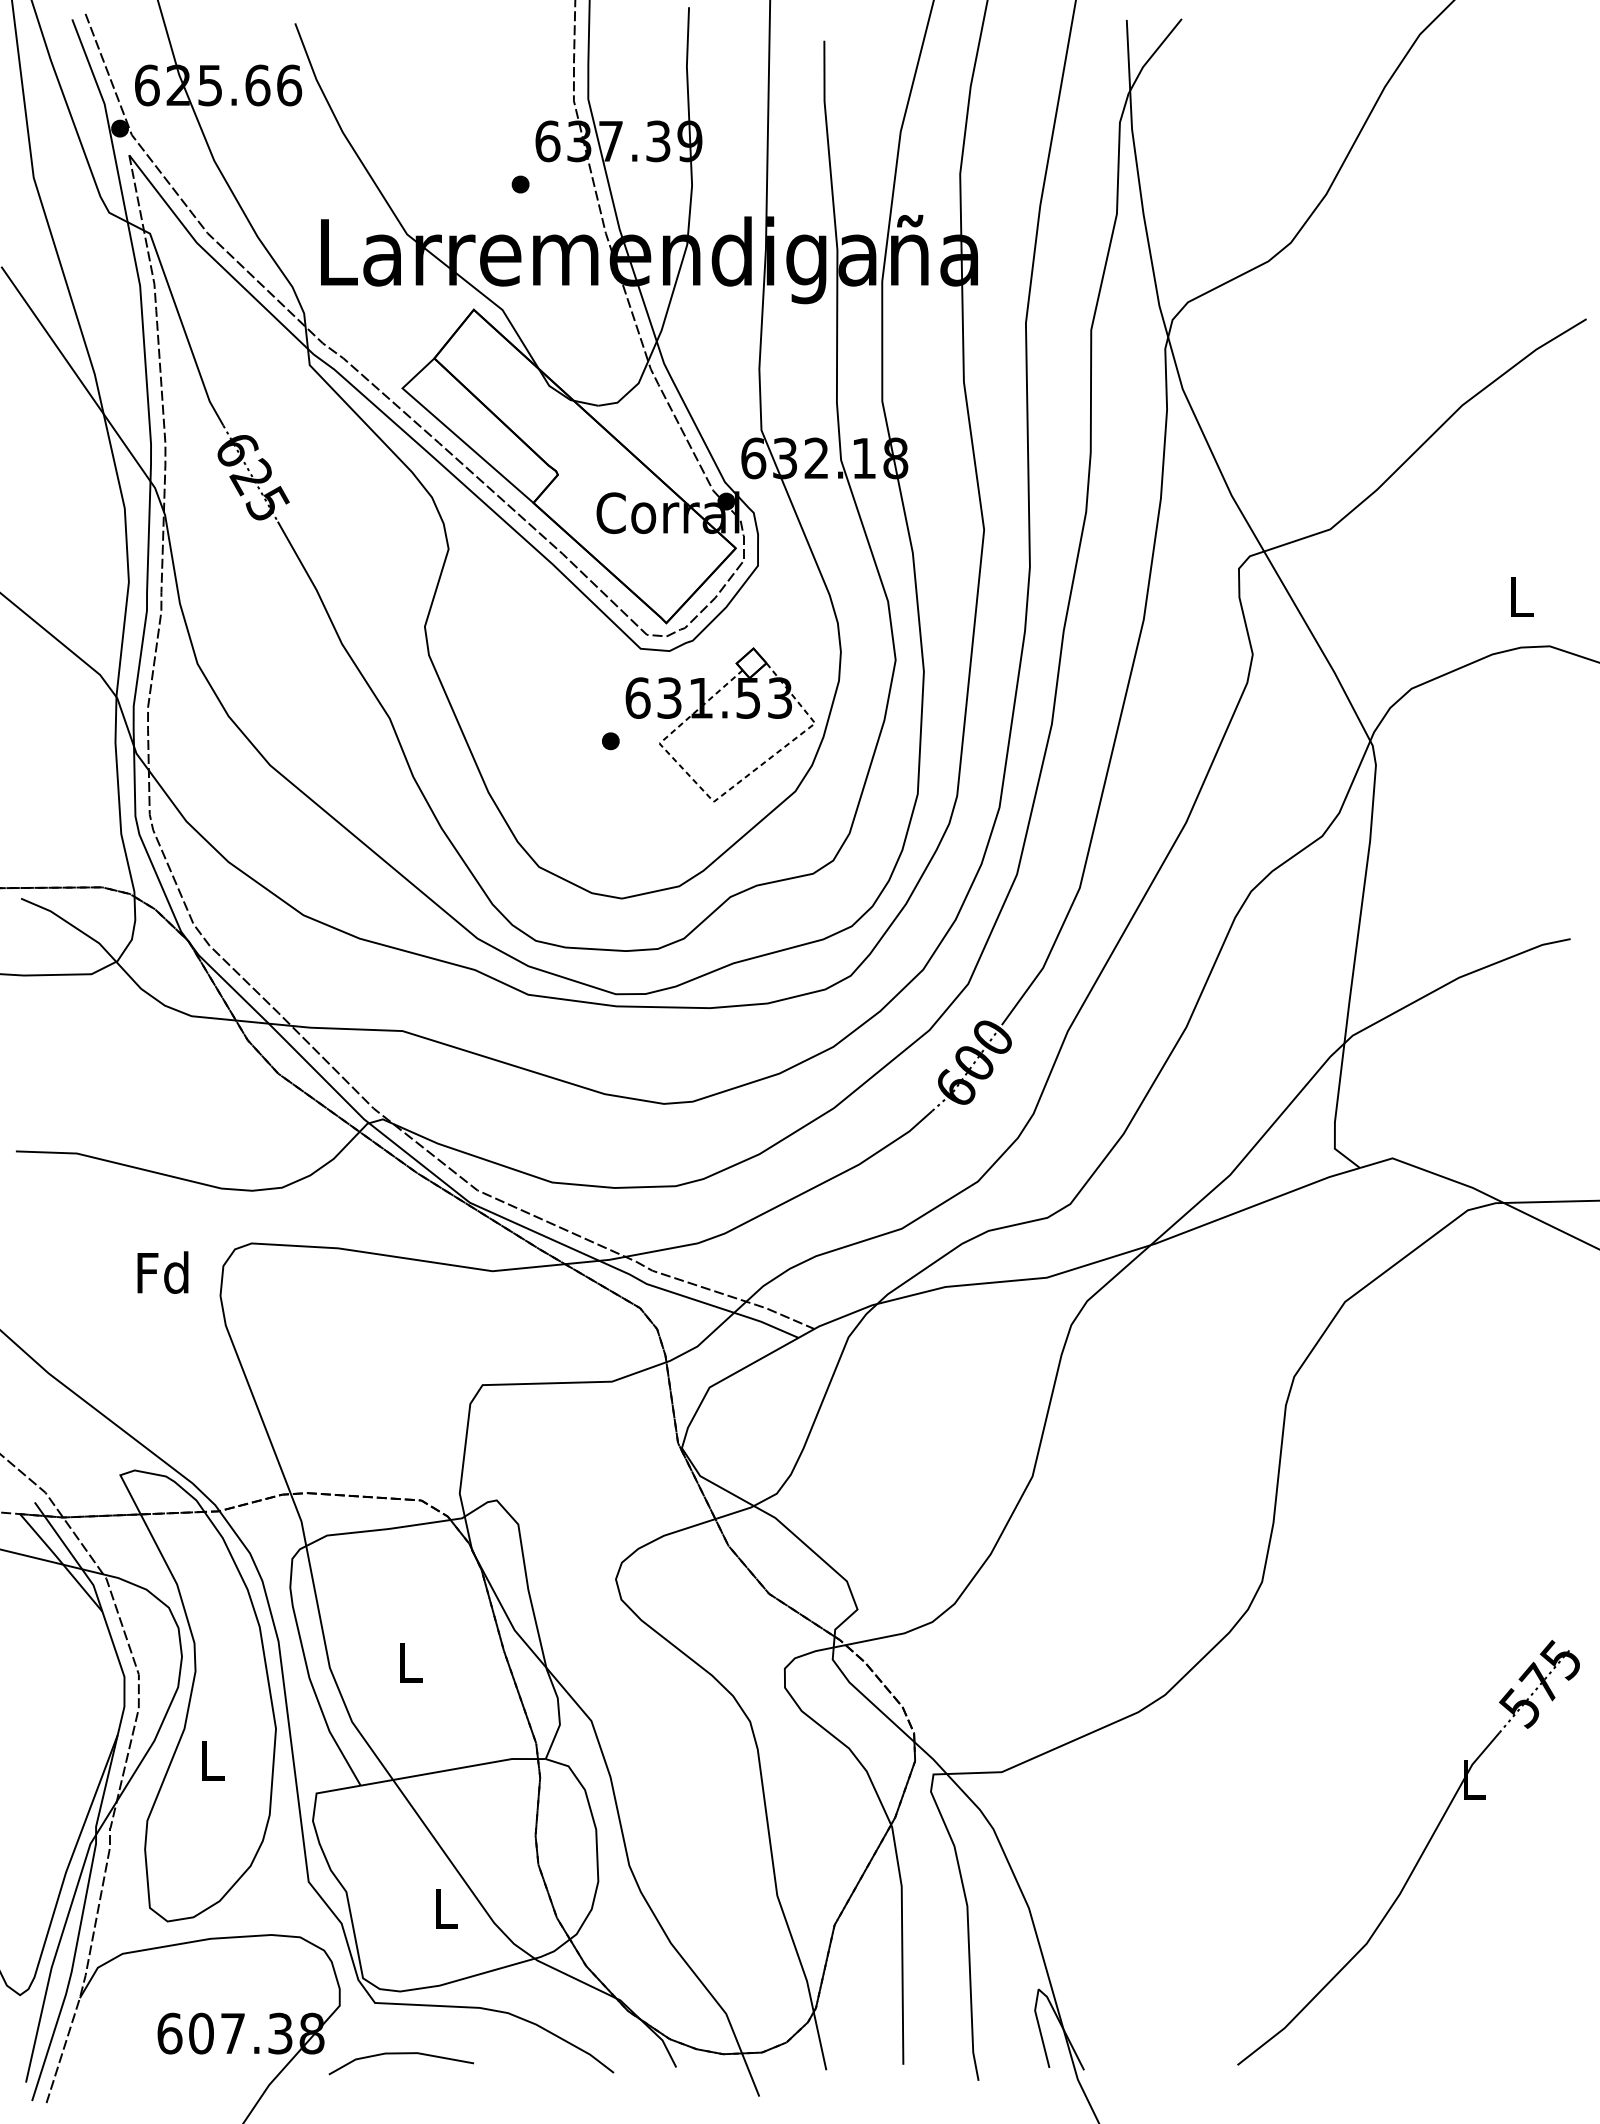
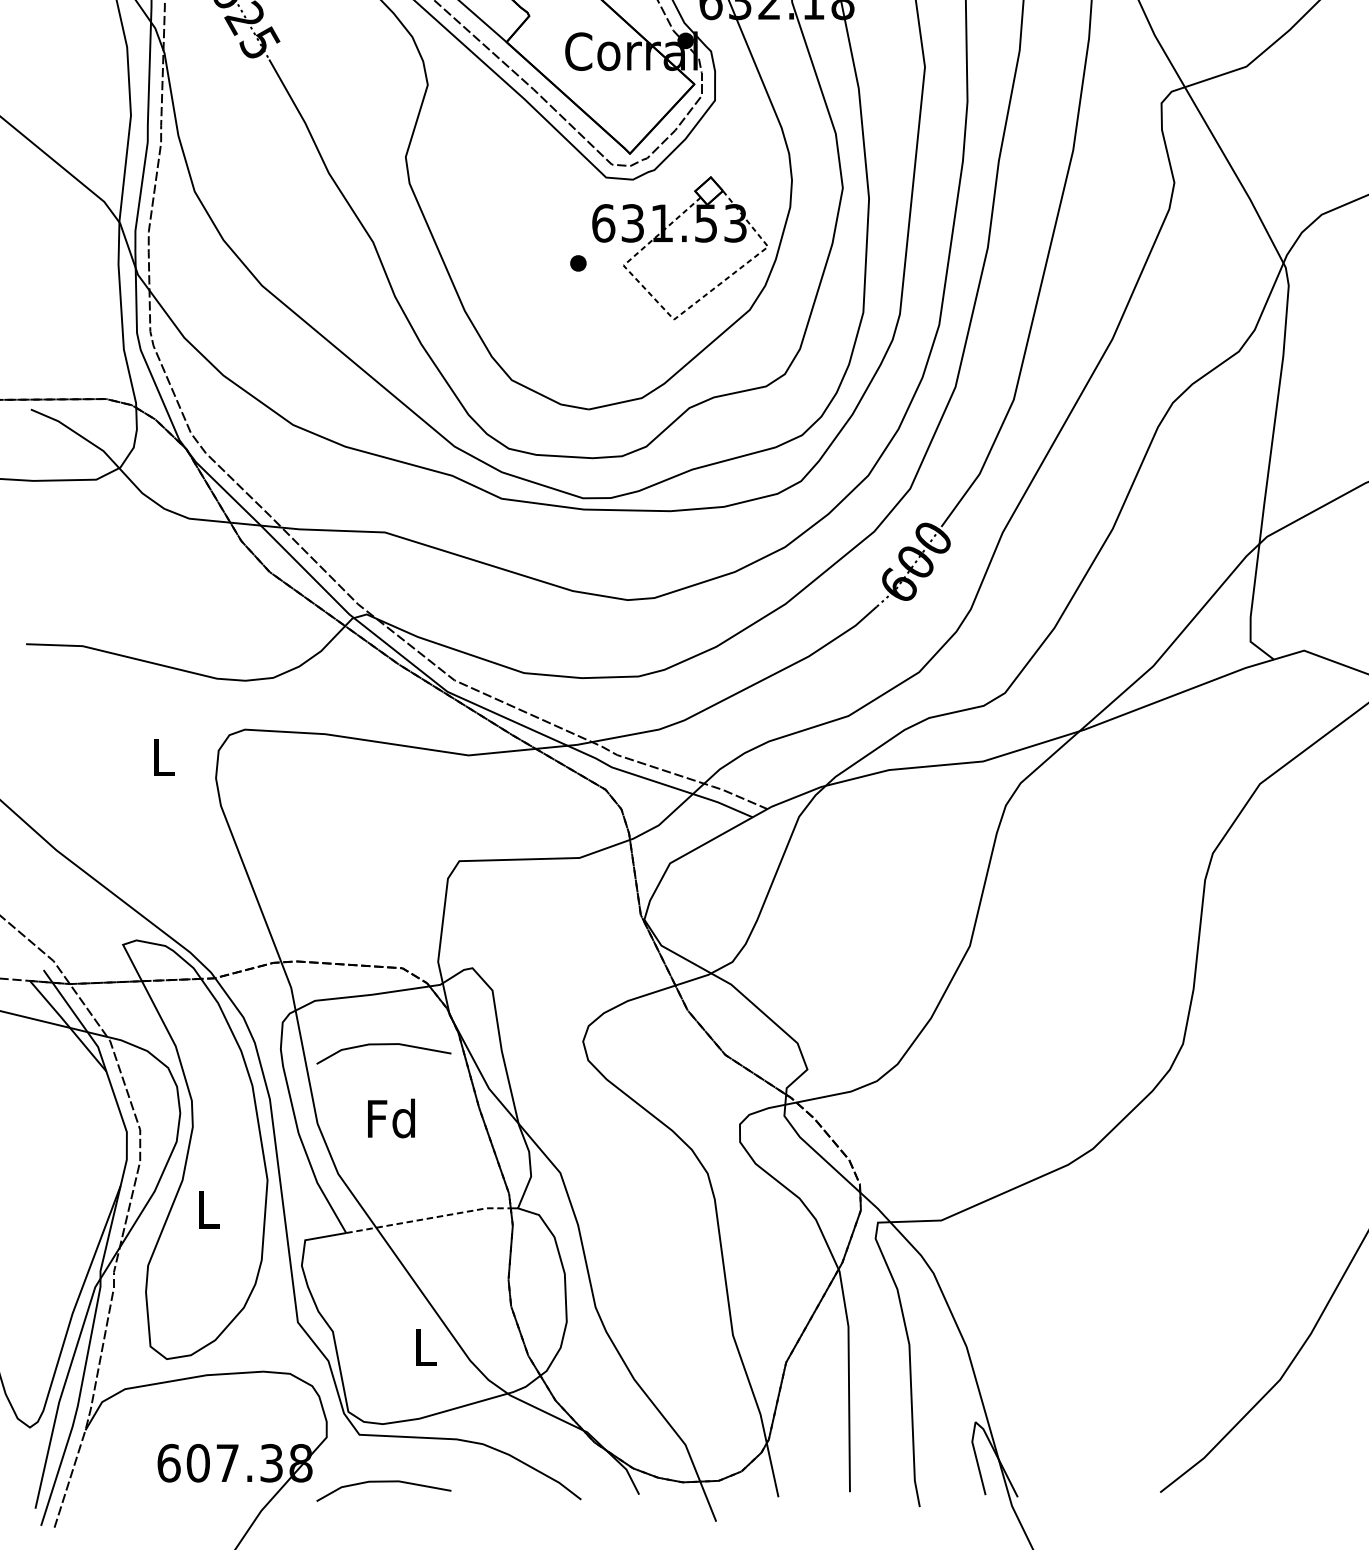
text: (162, 1272) -> (162, 756), Fd -> L
line: (401, 1583) -> (384, 1045), added
text: (409, 1662) -> (391, 1118), L -> Fd
line: (450, 1769) -> (429, 1218), solid -> dashed

